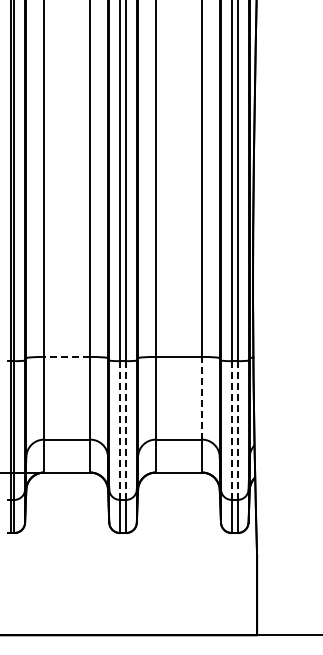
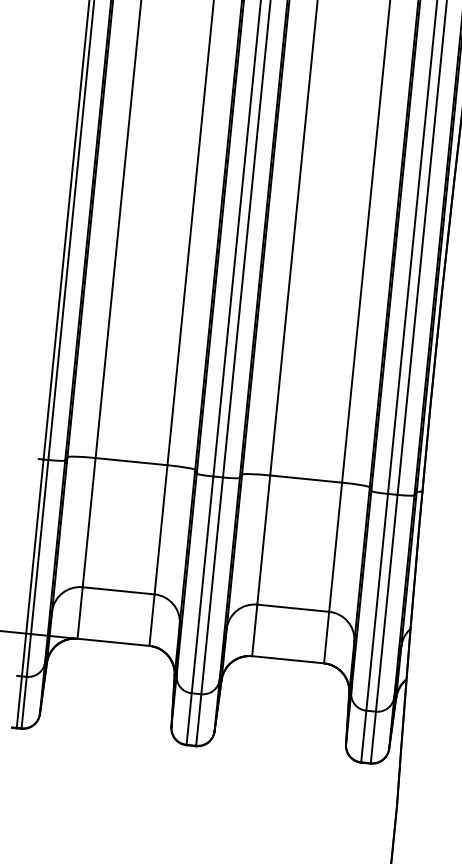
line: (67, 356) -> (132, 460), dashed -> solid
line: (201, 397) -> (335, 545), dashed -> solid
line: (126, 430) -> (212, 585), dashed -> solid
line: (237, 430) -> (386, 603), dashed -> solid
line: (119, 431) -> (201, 586), dashed -> solid
line: (231, 431) -> (376, 603), dashed -> solid

